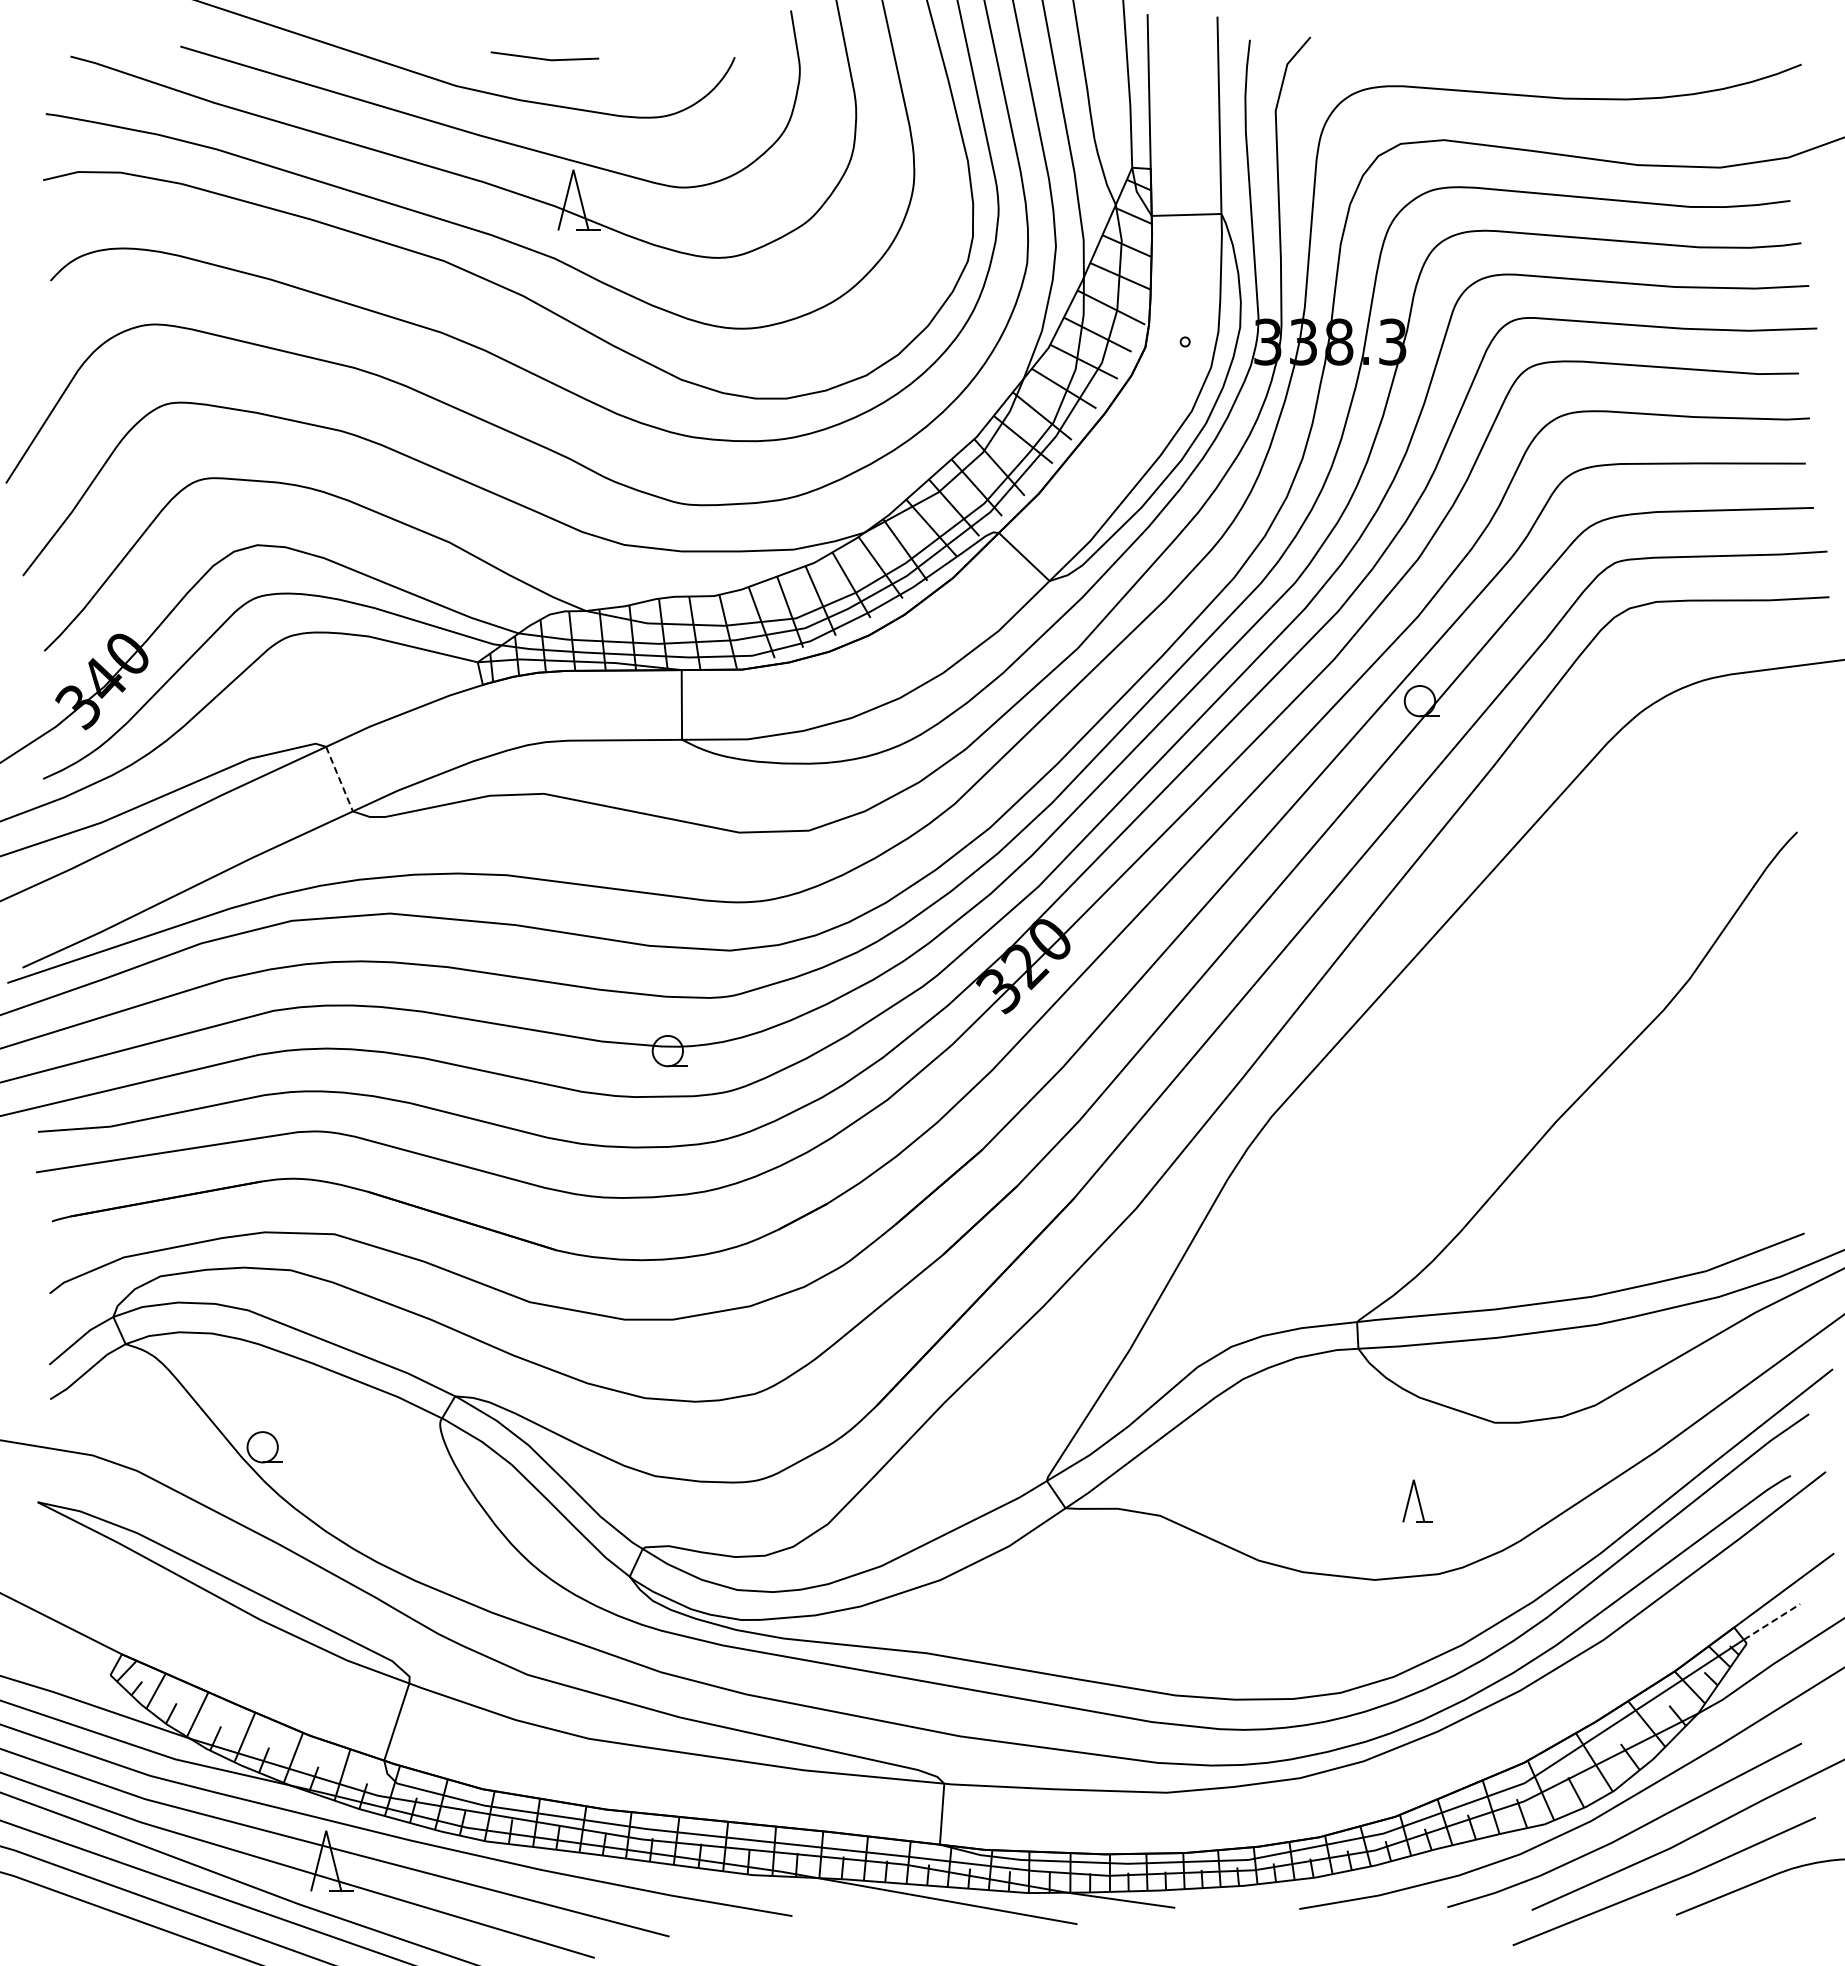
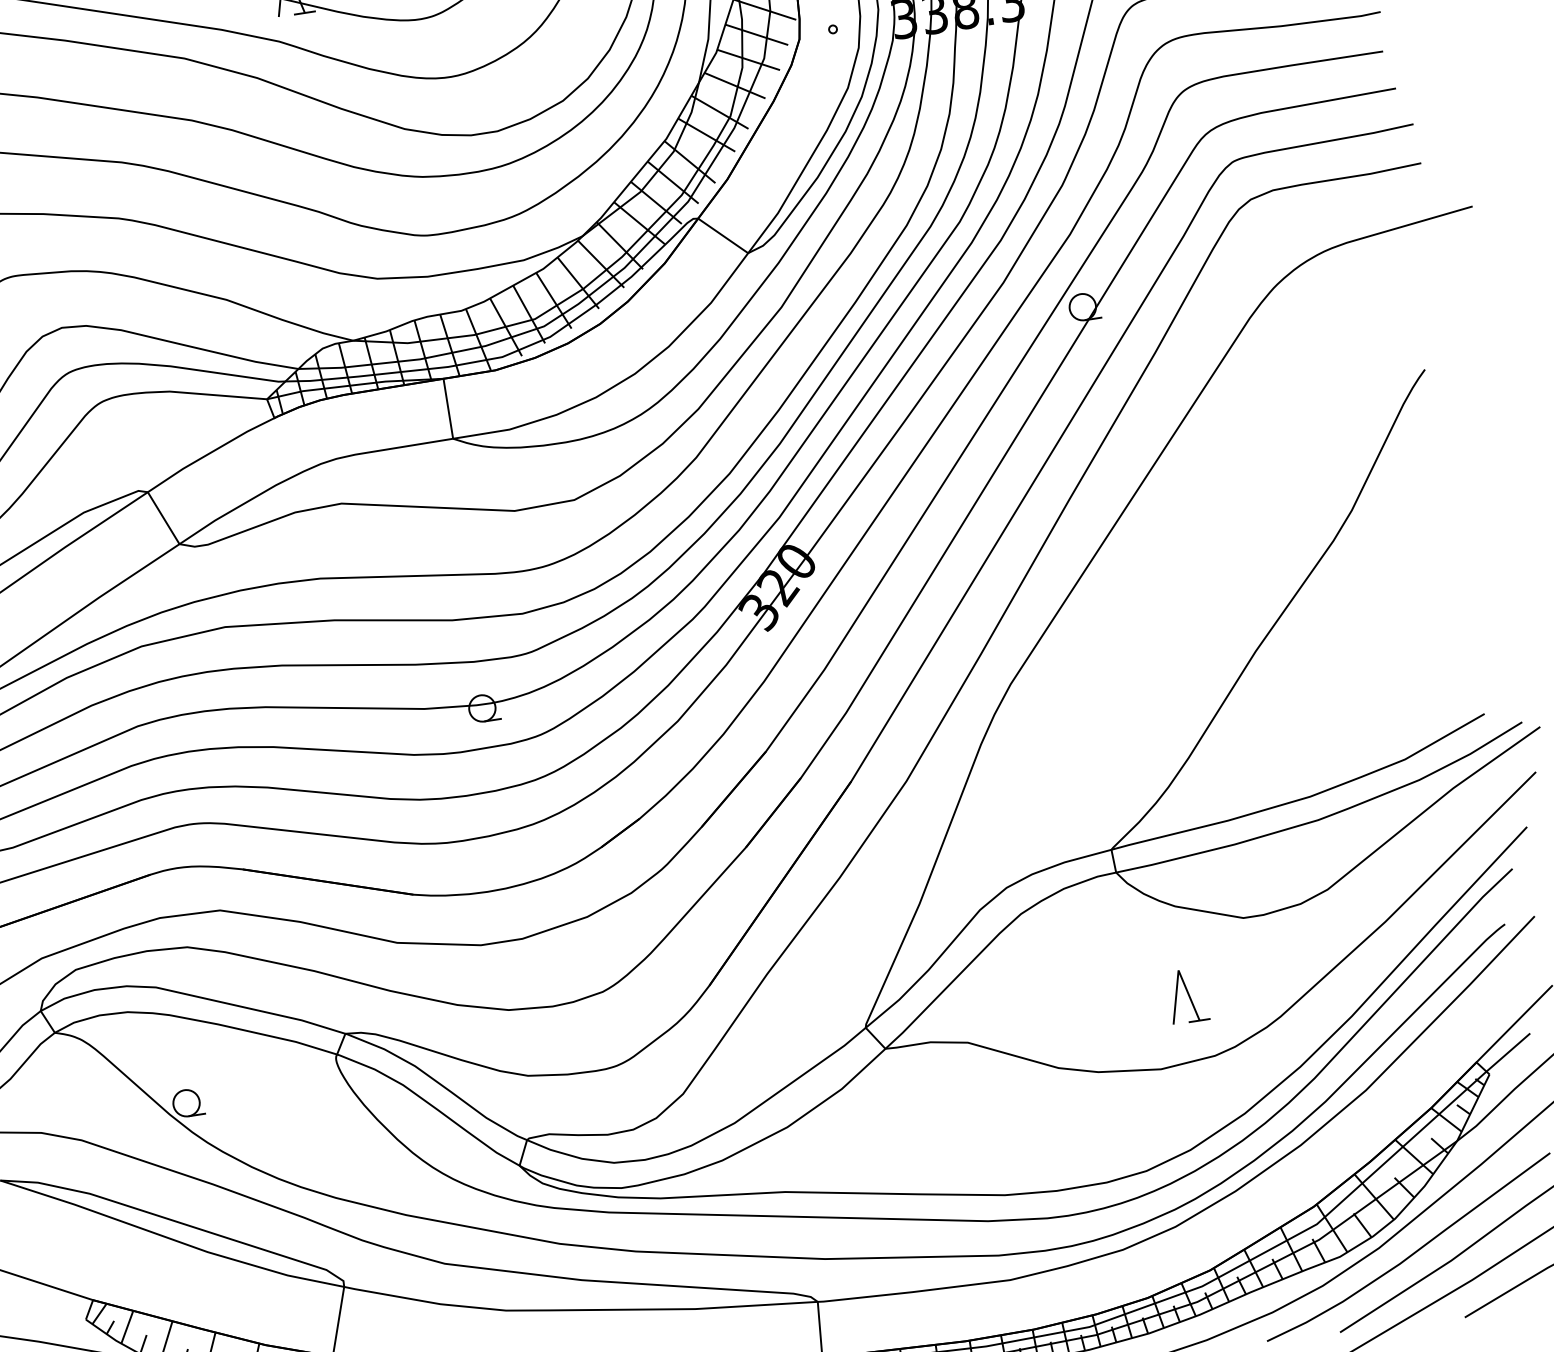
line: (339, 779) -> (163, 518), dashed -> solid
part: (1417, 1500) -> (1187, 995), size x1.43
line: (1772, 1621) -> (1508, 1052), dashed -> solid

